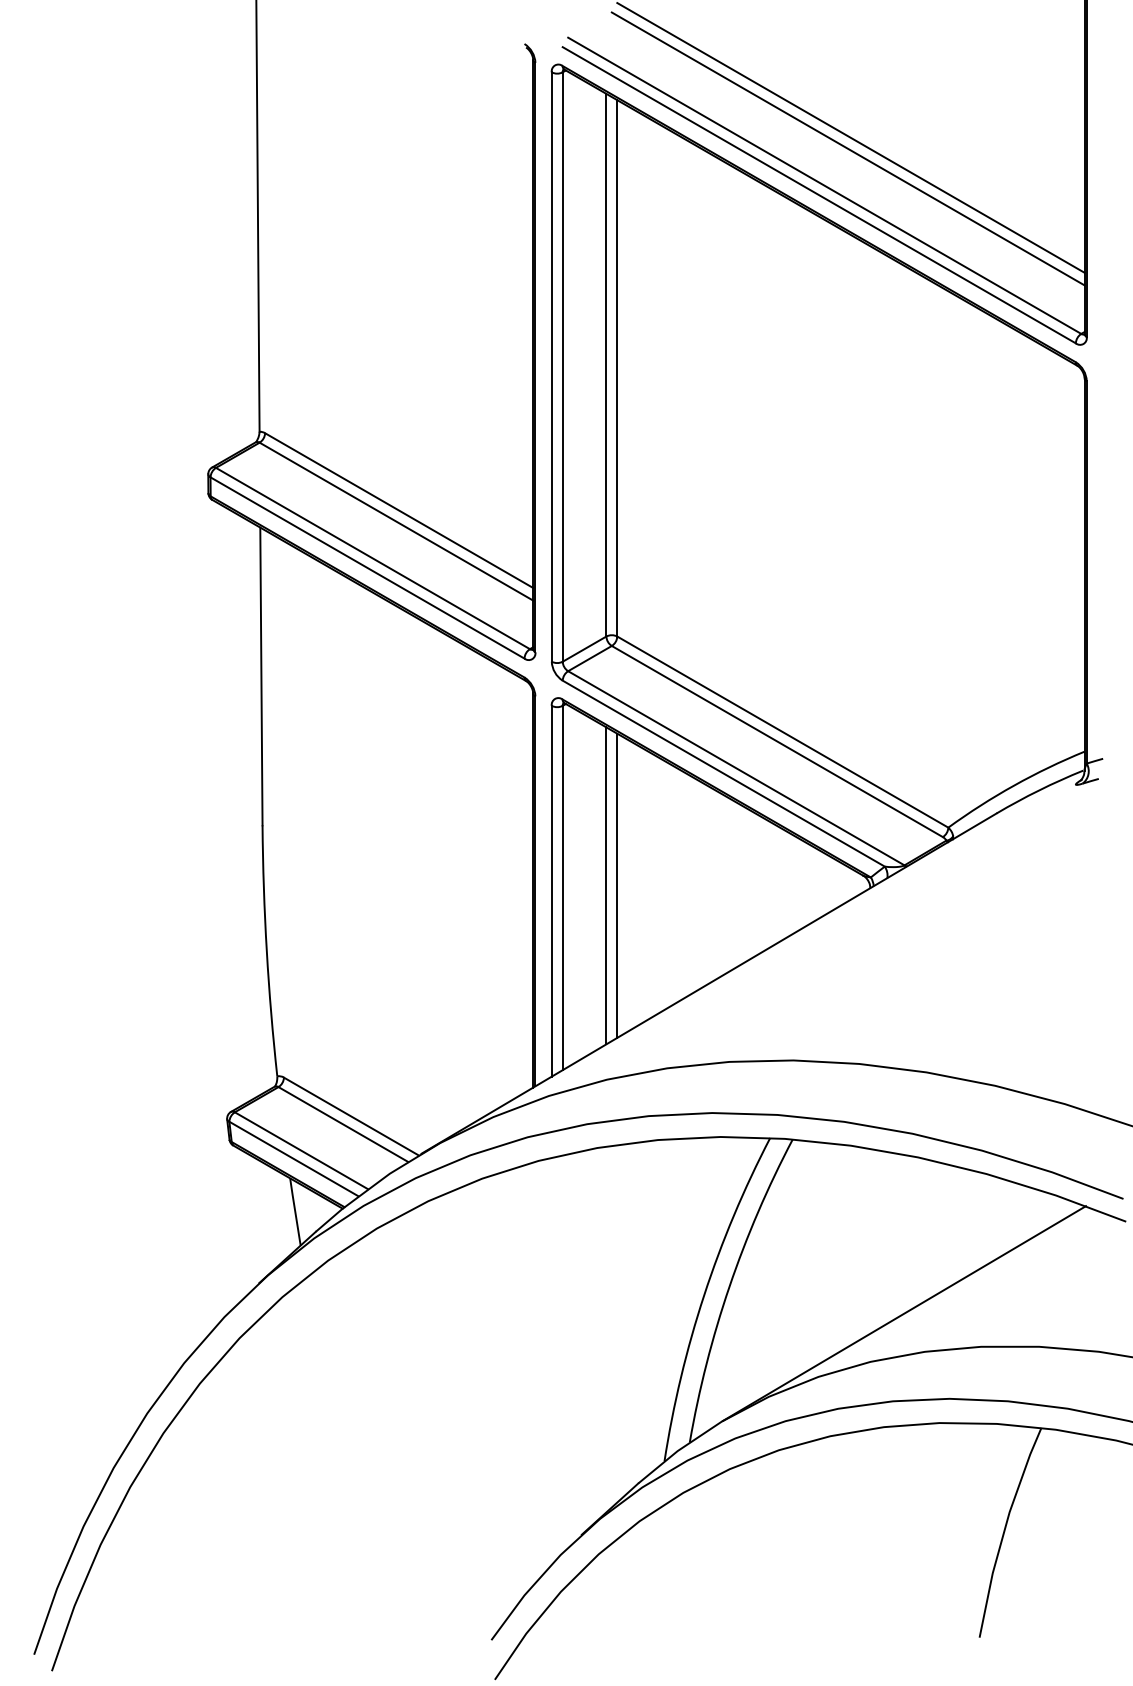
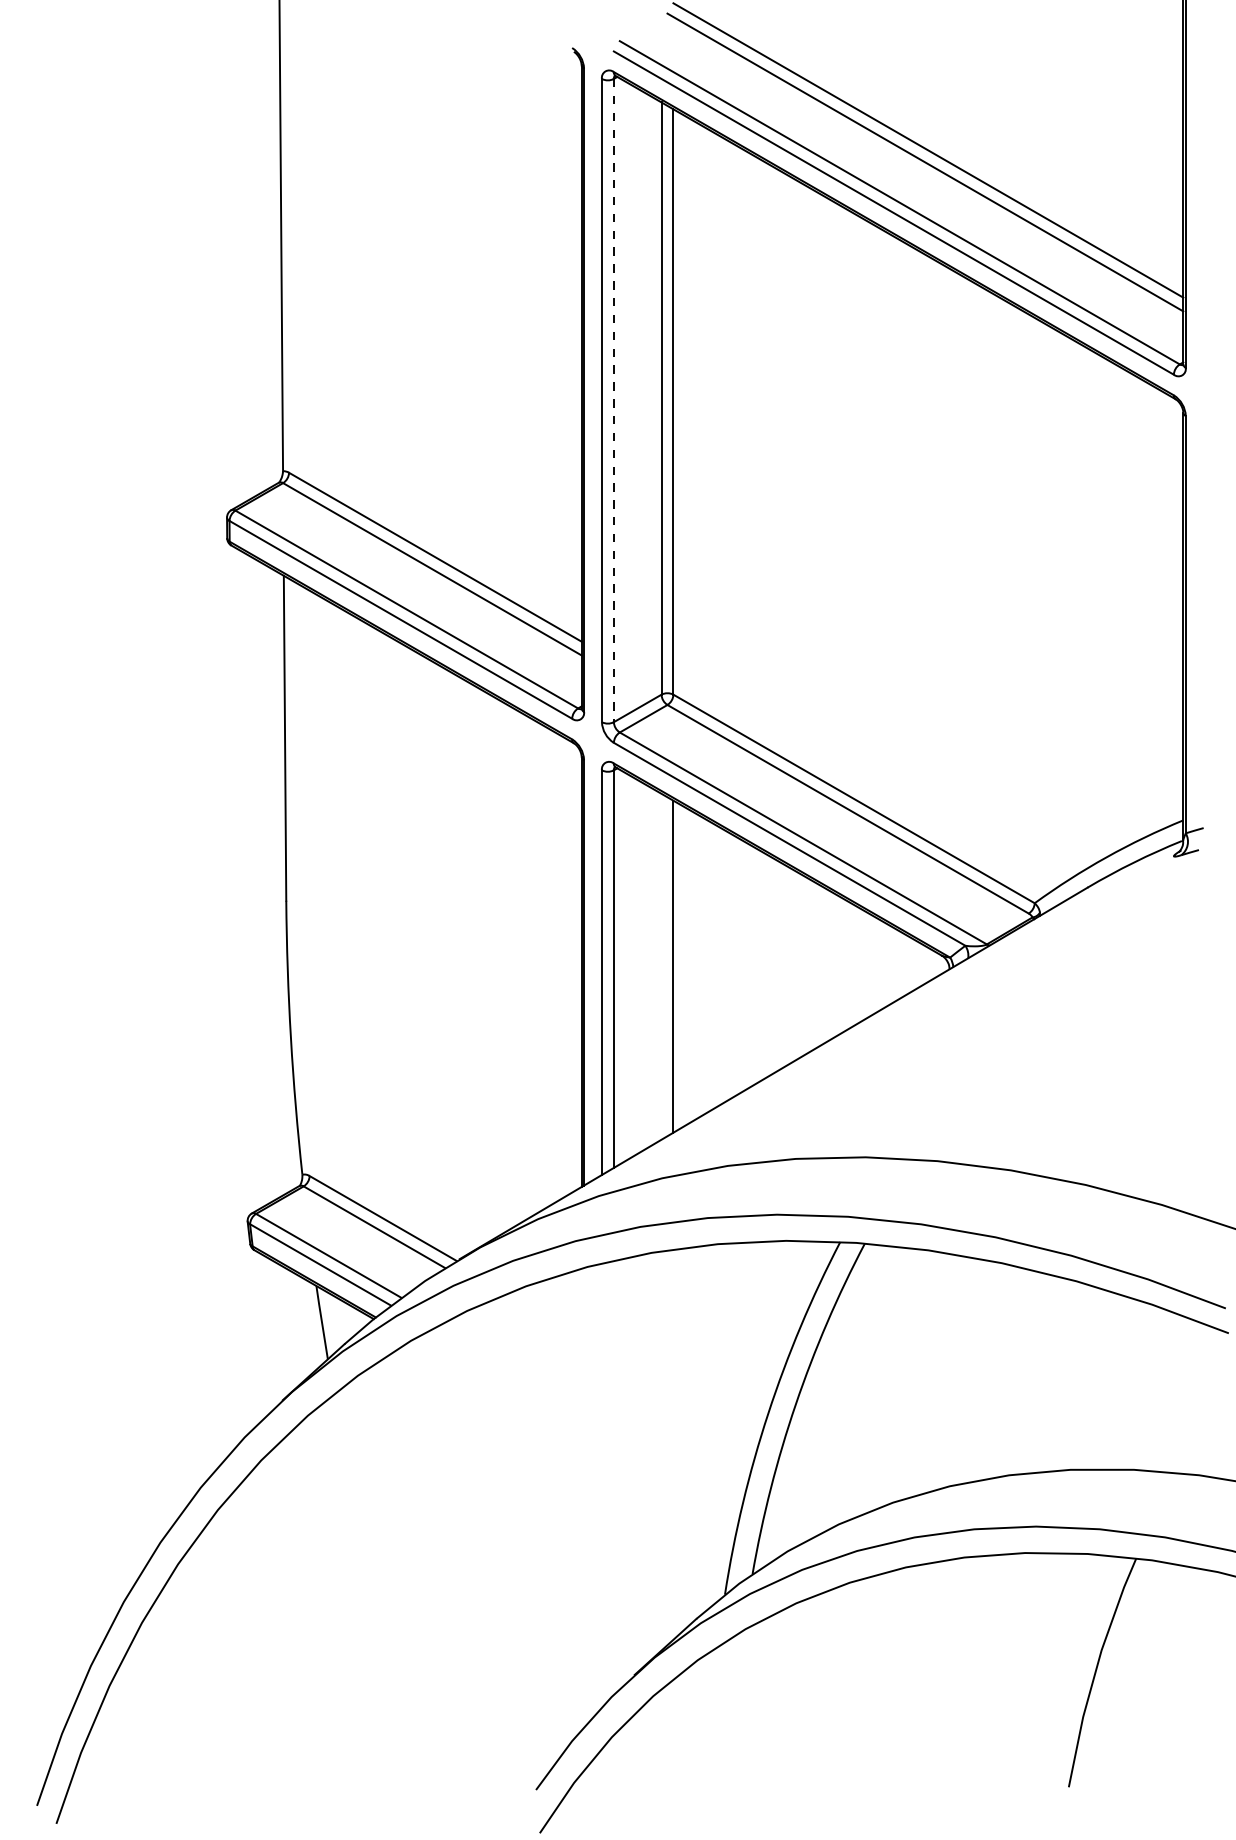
line: (562, 366) -> (613, 400), solid -> dashed
line: (606, 885) -> (661, 966), removed
line: (904, 1313) -> (986, 1433), removed

